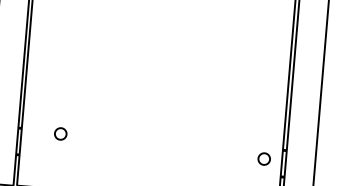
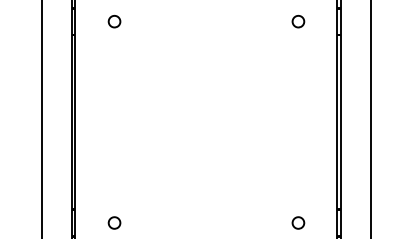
part: (60, 133) -> (114, 222), moved
part: (264, 158) -> (298, 222), moved

